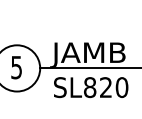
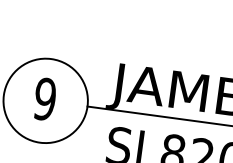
text: (16, 66) -> (45, 97), 5 -> 9

